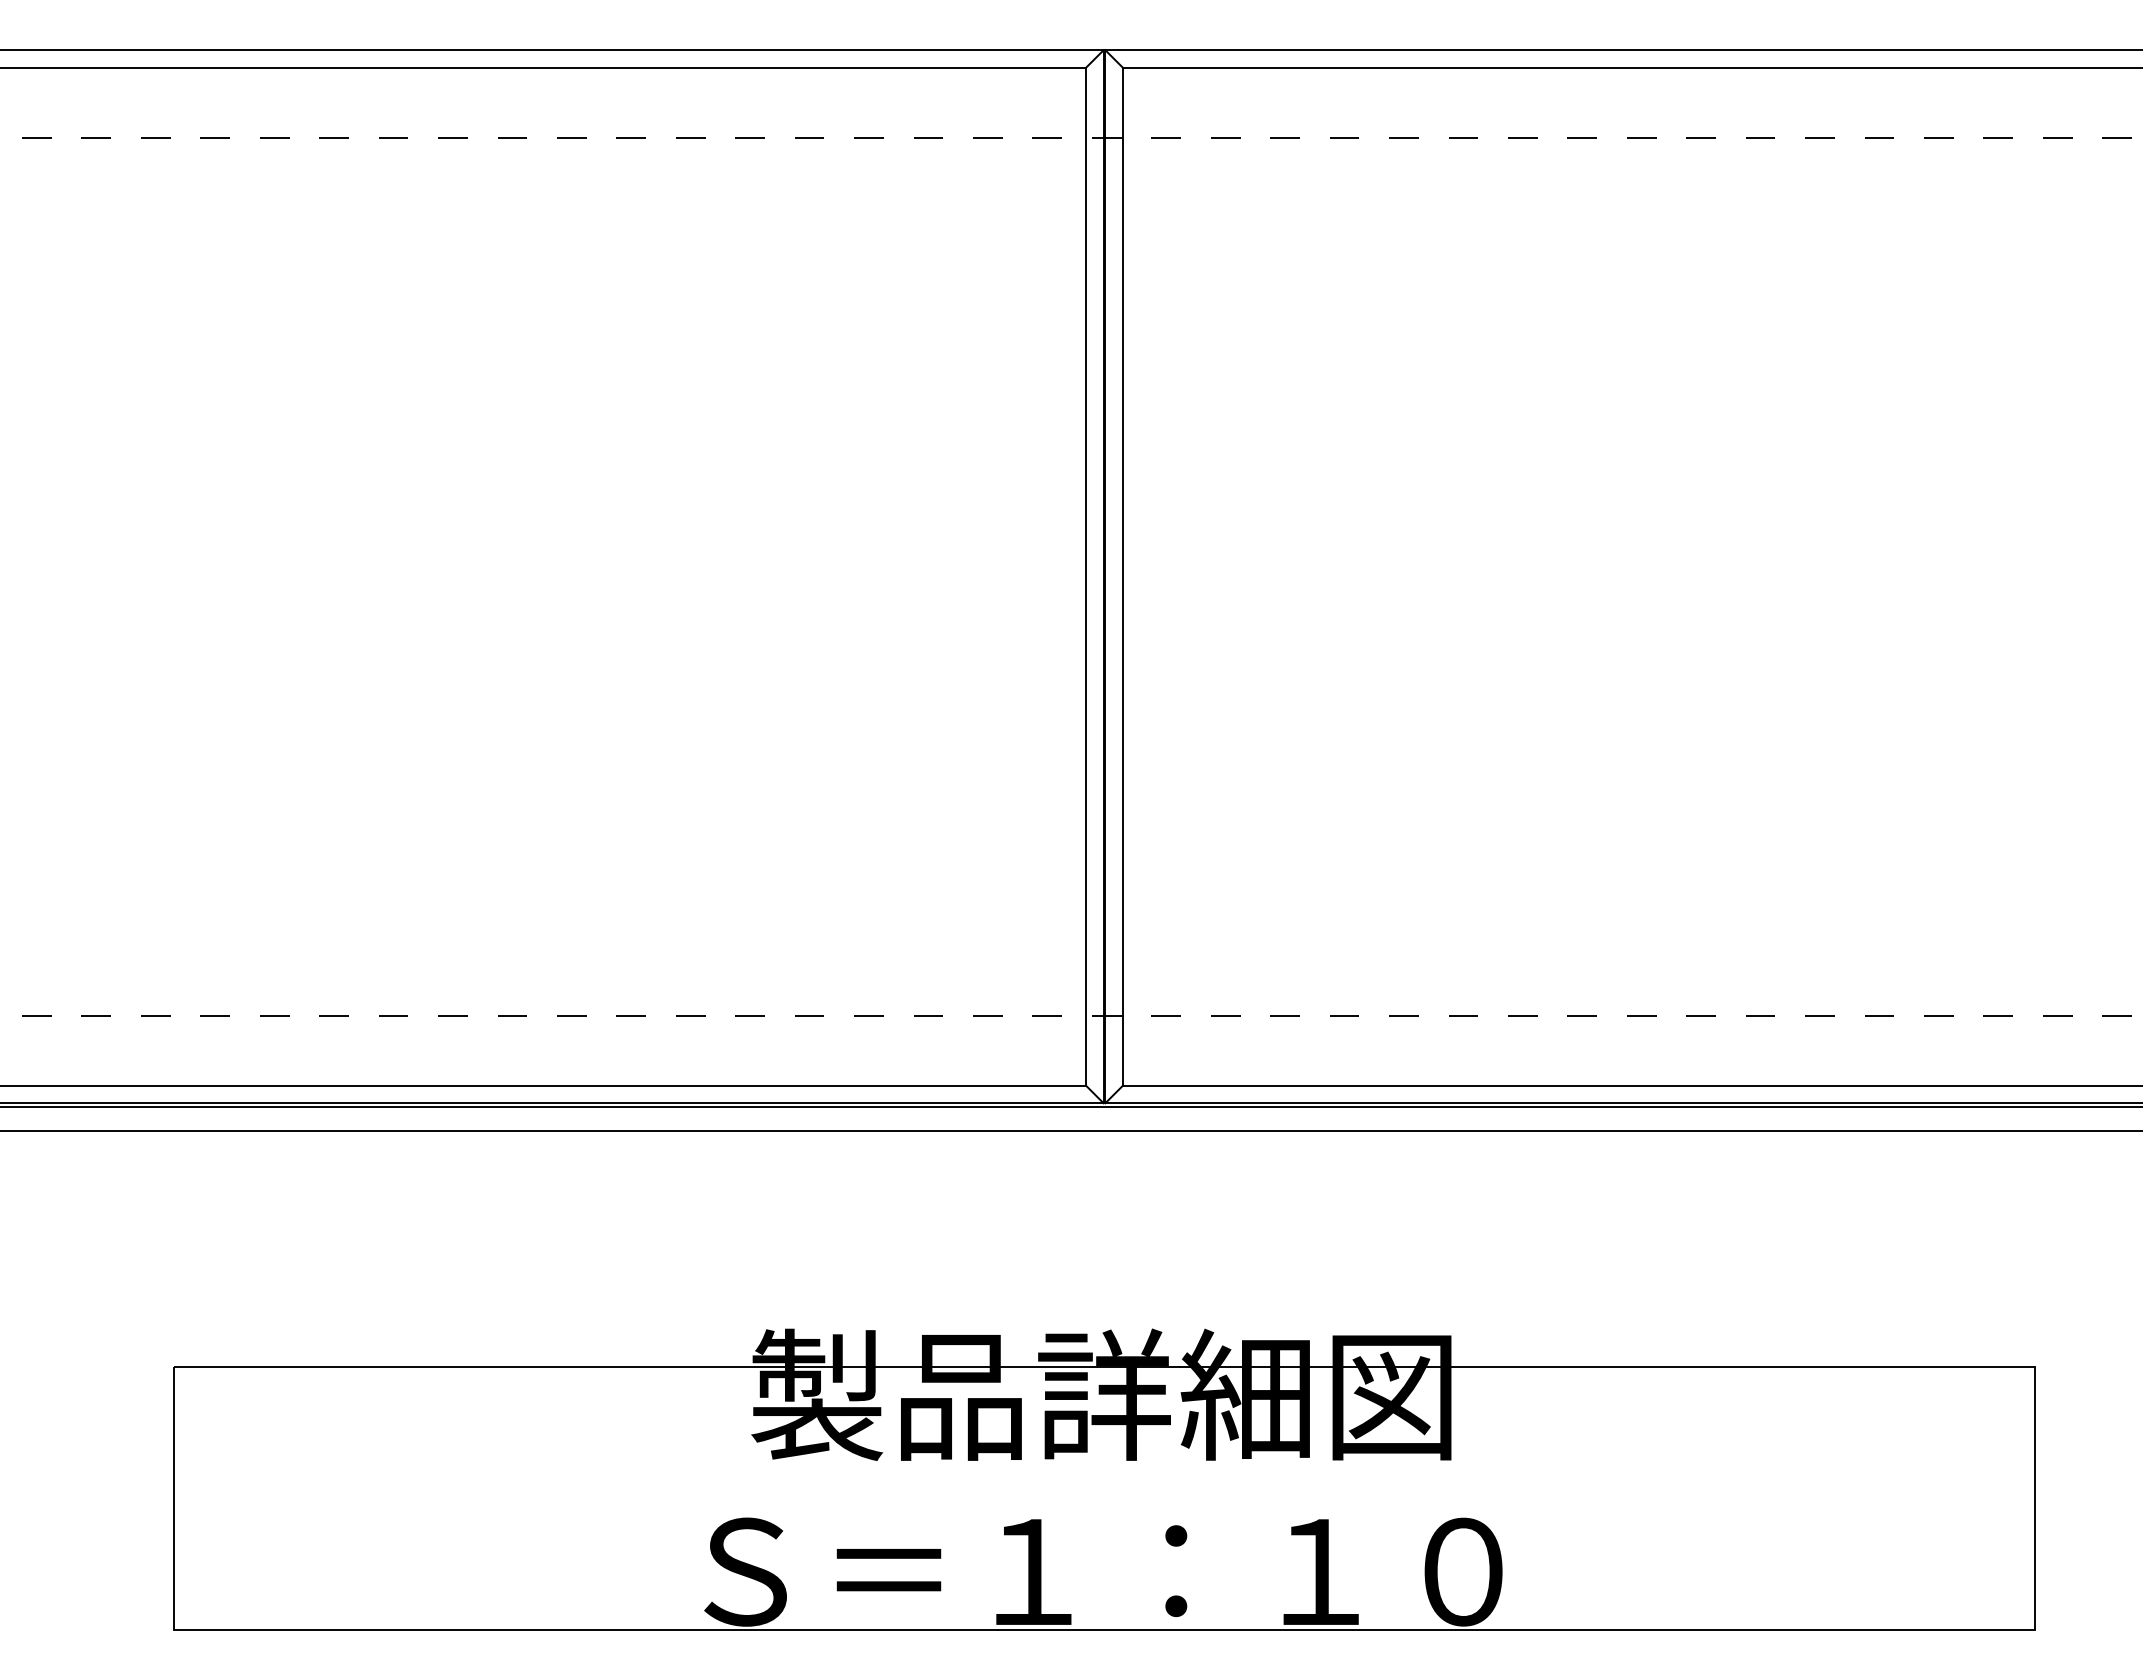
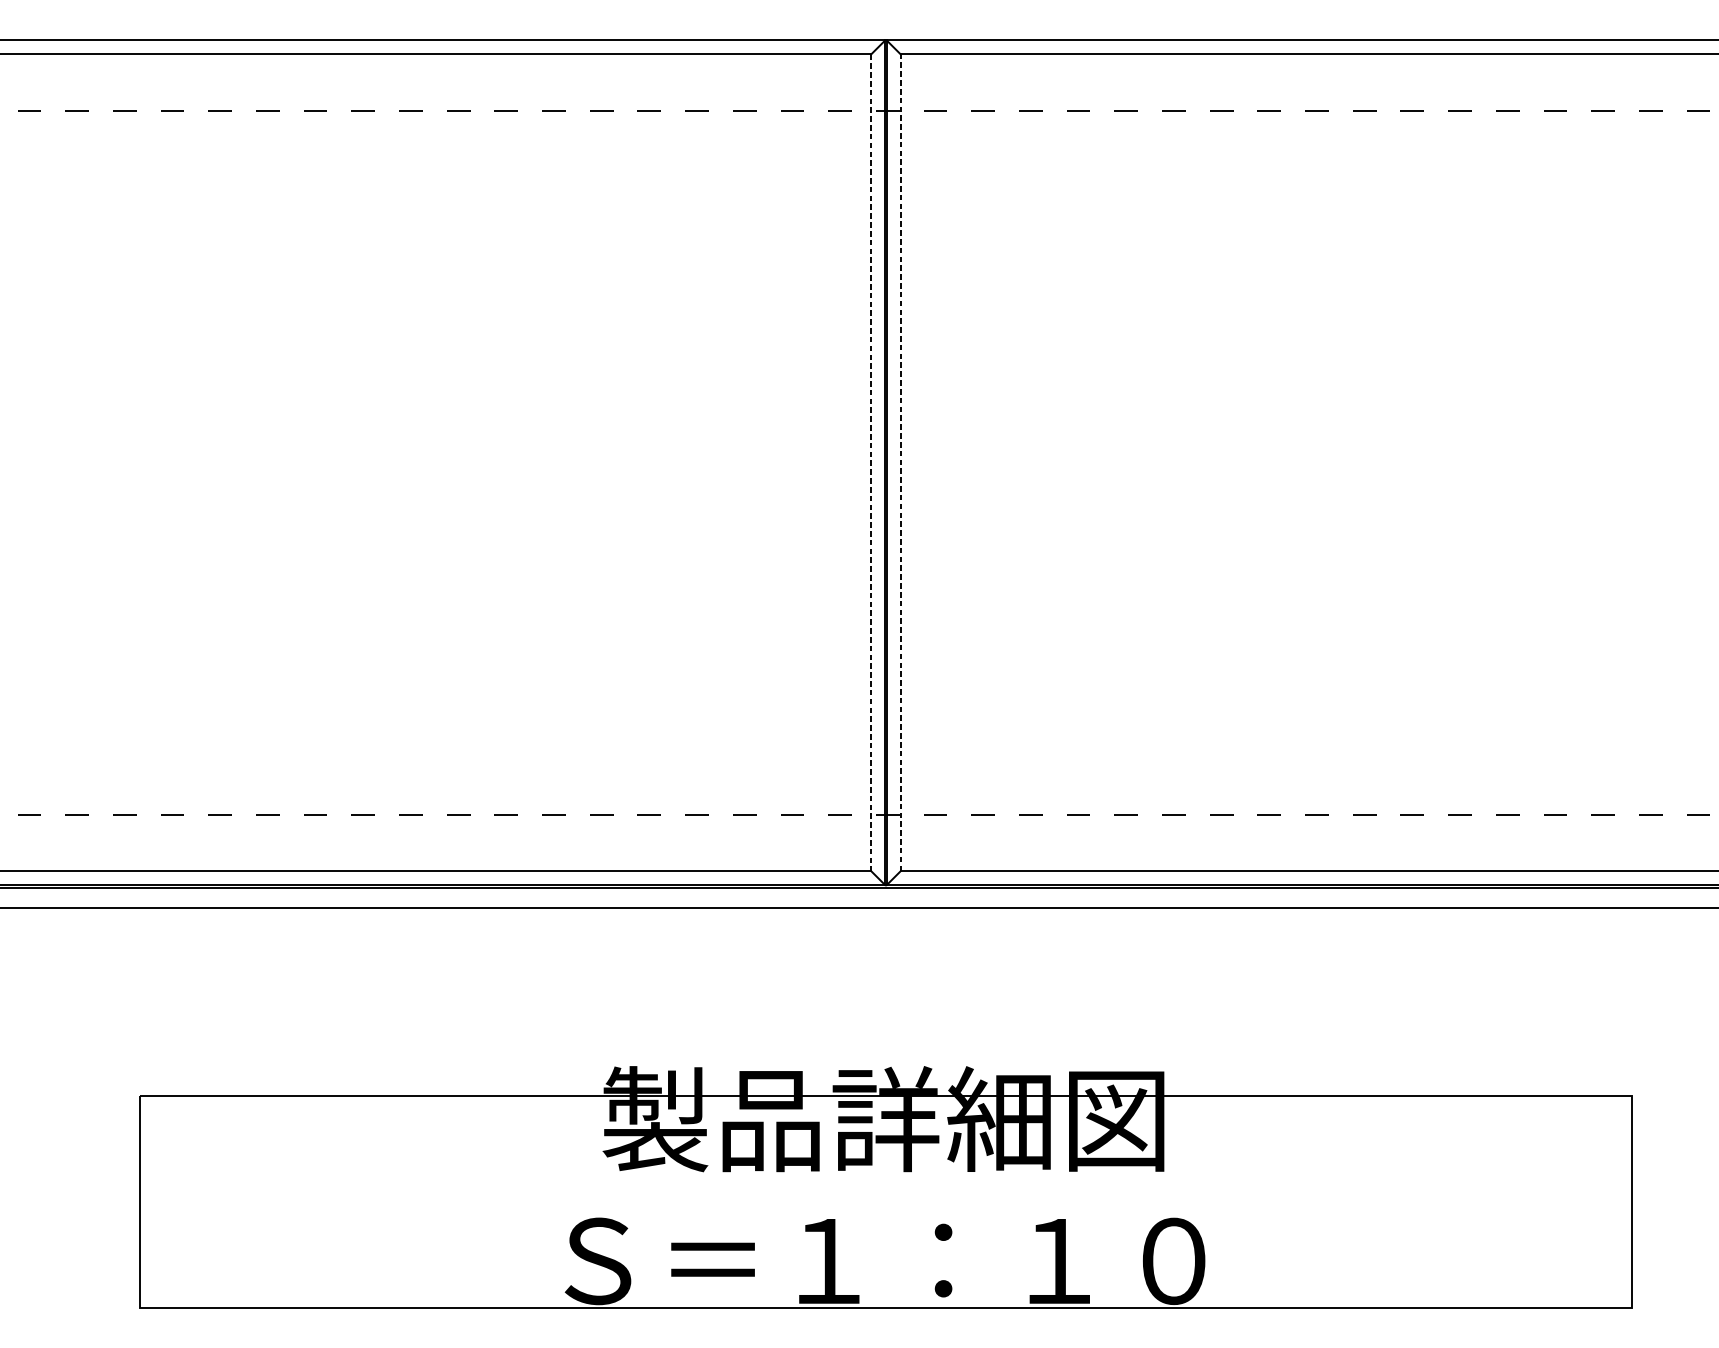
line: (1086, 576) -> (871, 462), solid -> dashed
line: (1122, 576) -> (900, 462), solid -> dashed

